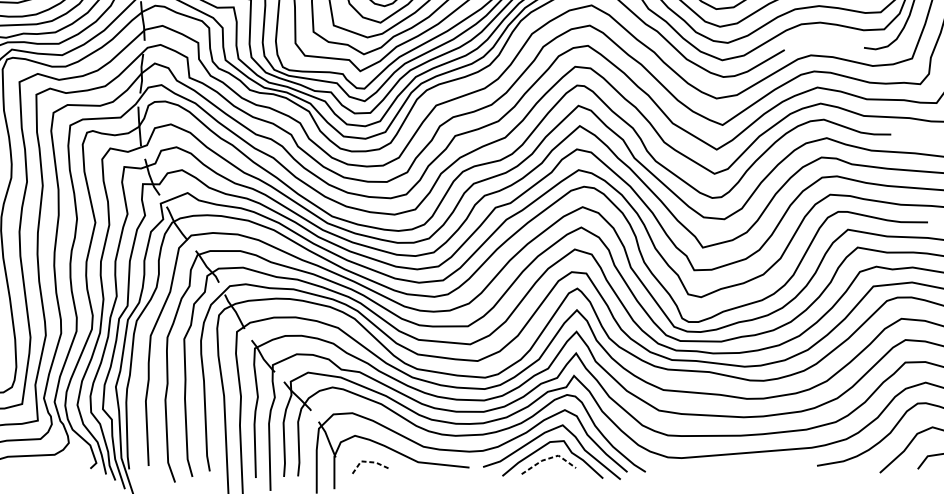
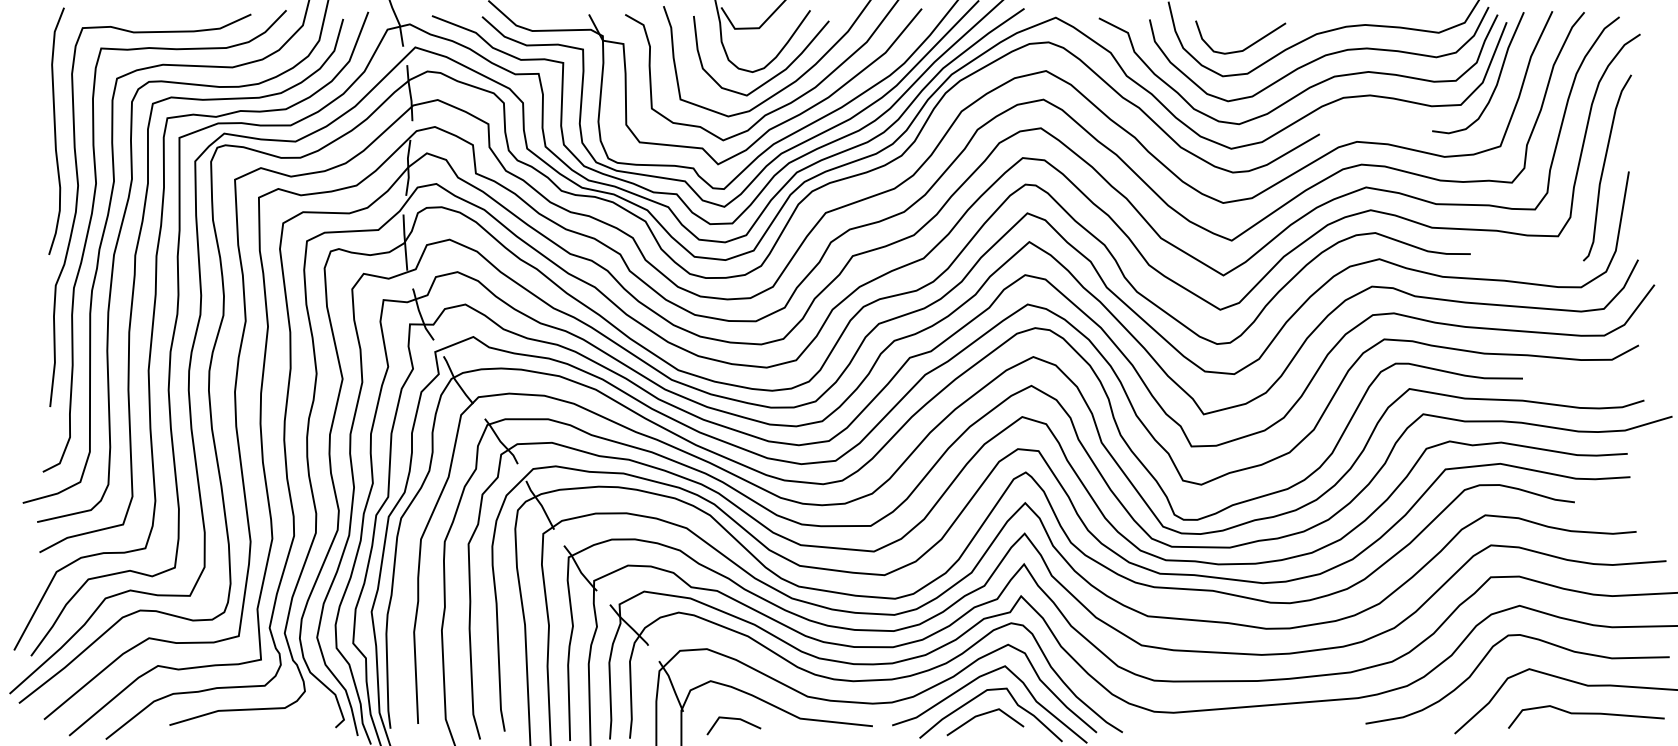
line: (548, 458) -> (985, 713), dashed -> solid
line: (369, 462) -> (730, 718), dashed -> solid

